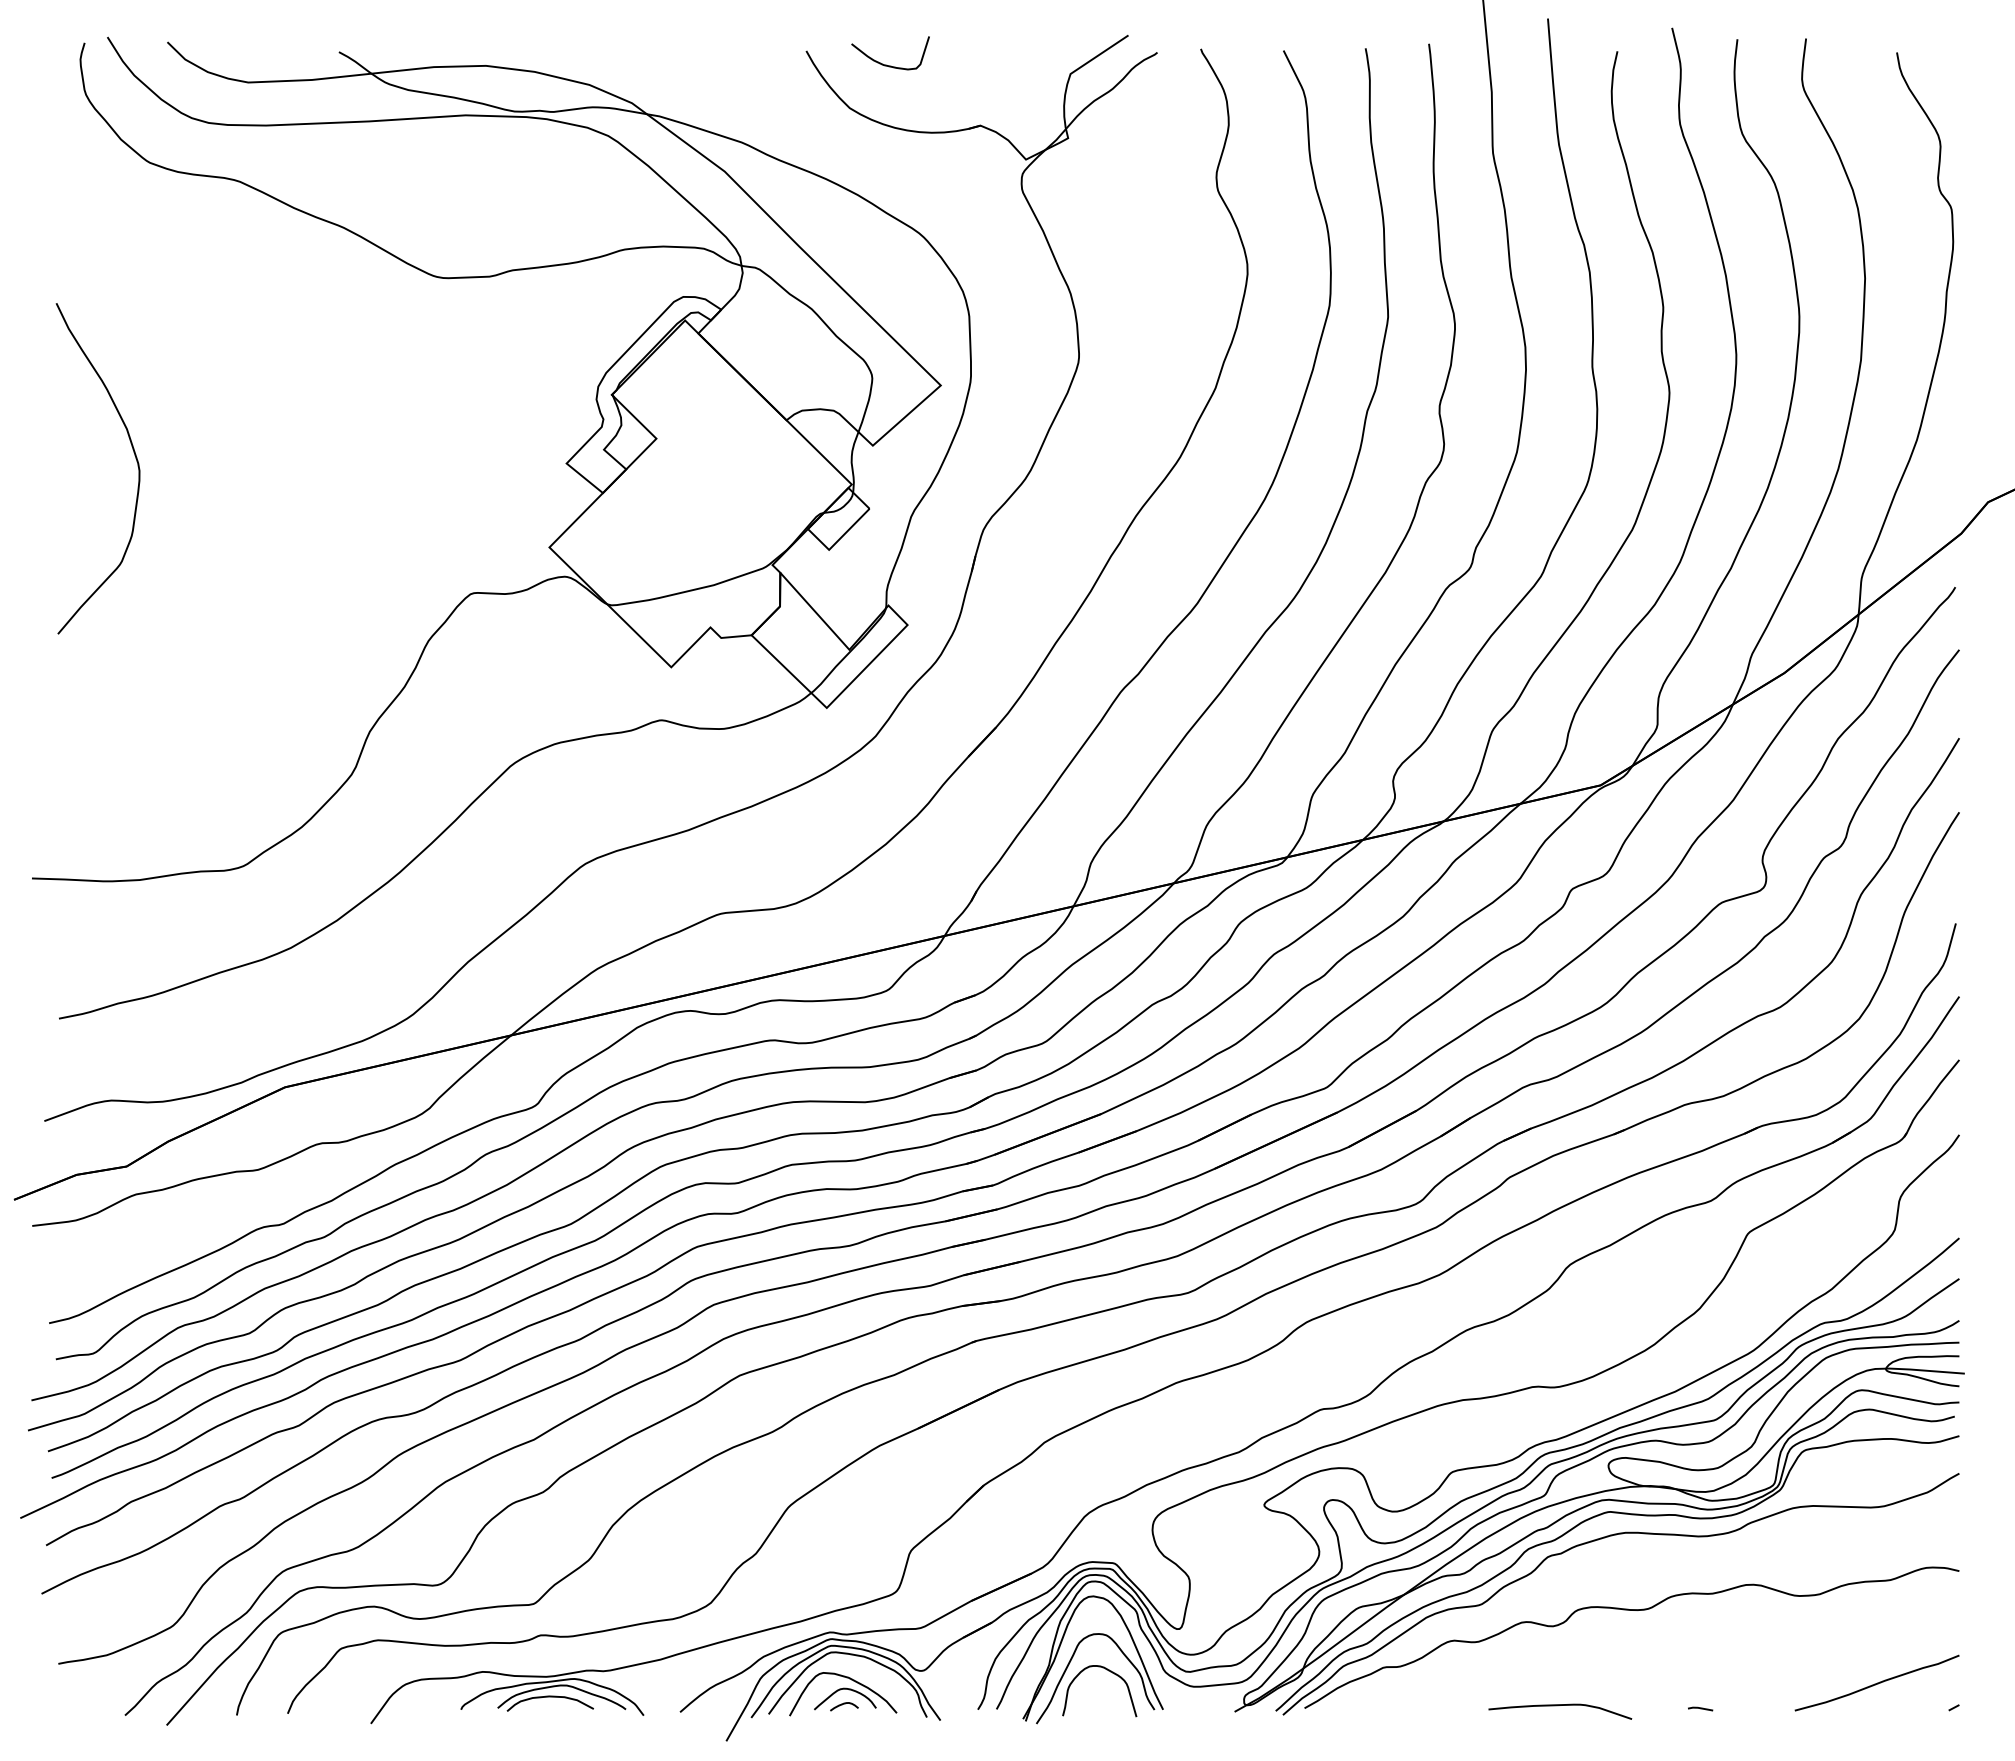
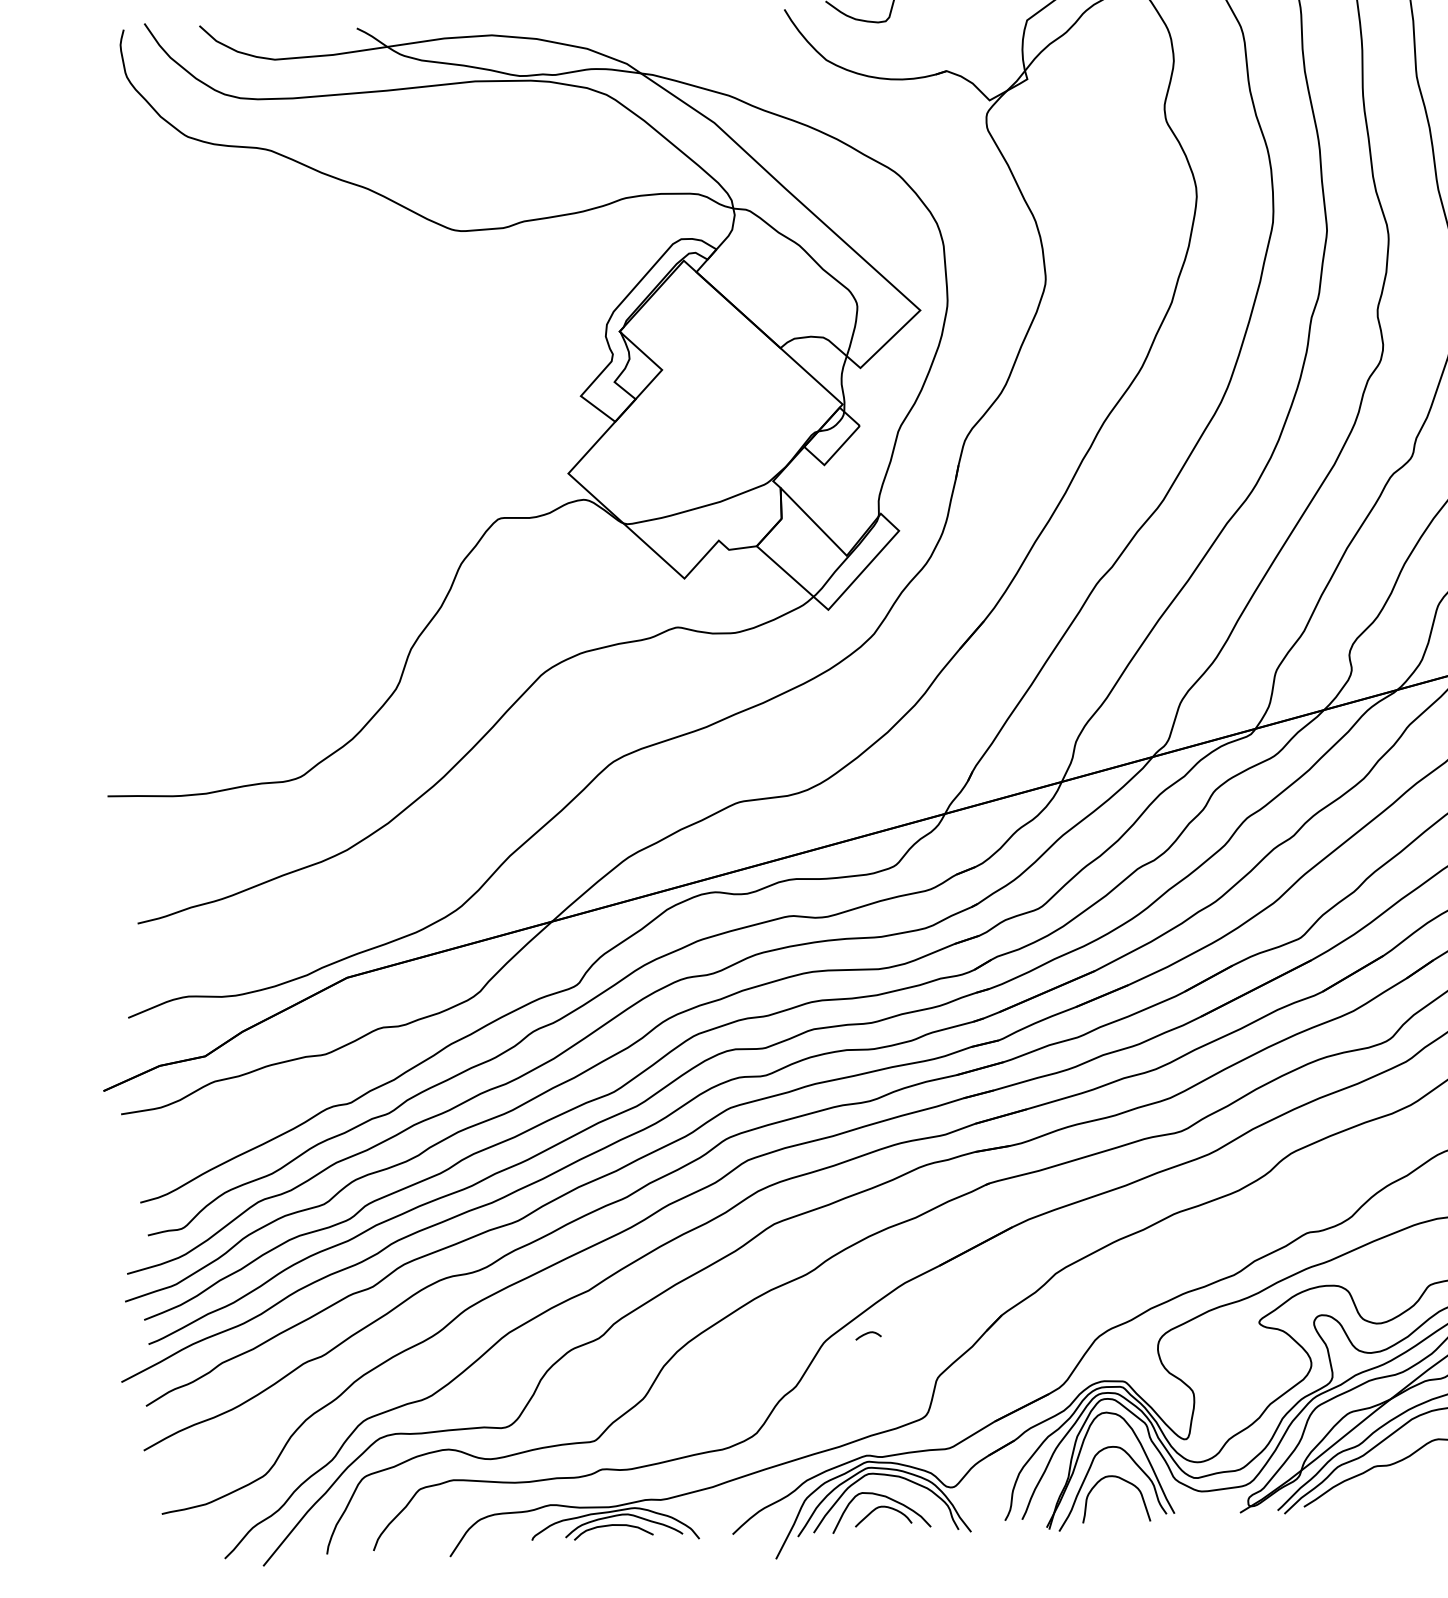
curve: (134, 455) -> (185, 405), removed
curve: (844, 1704) -> (868, 1333), moved

